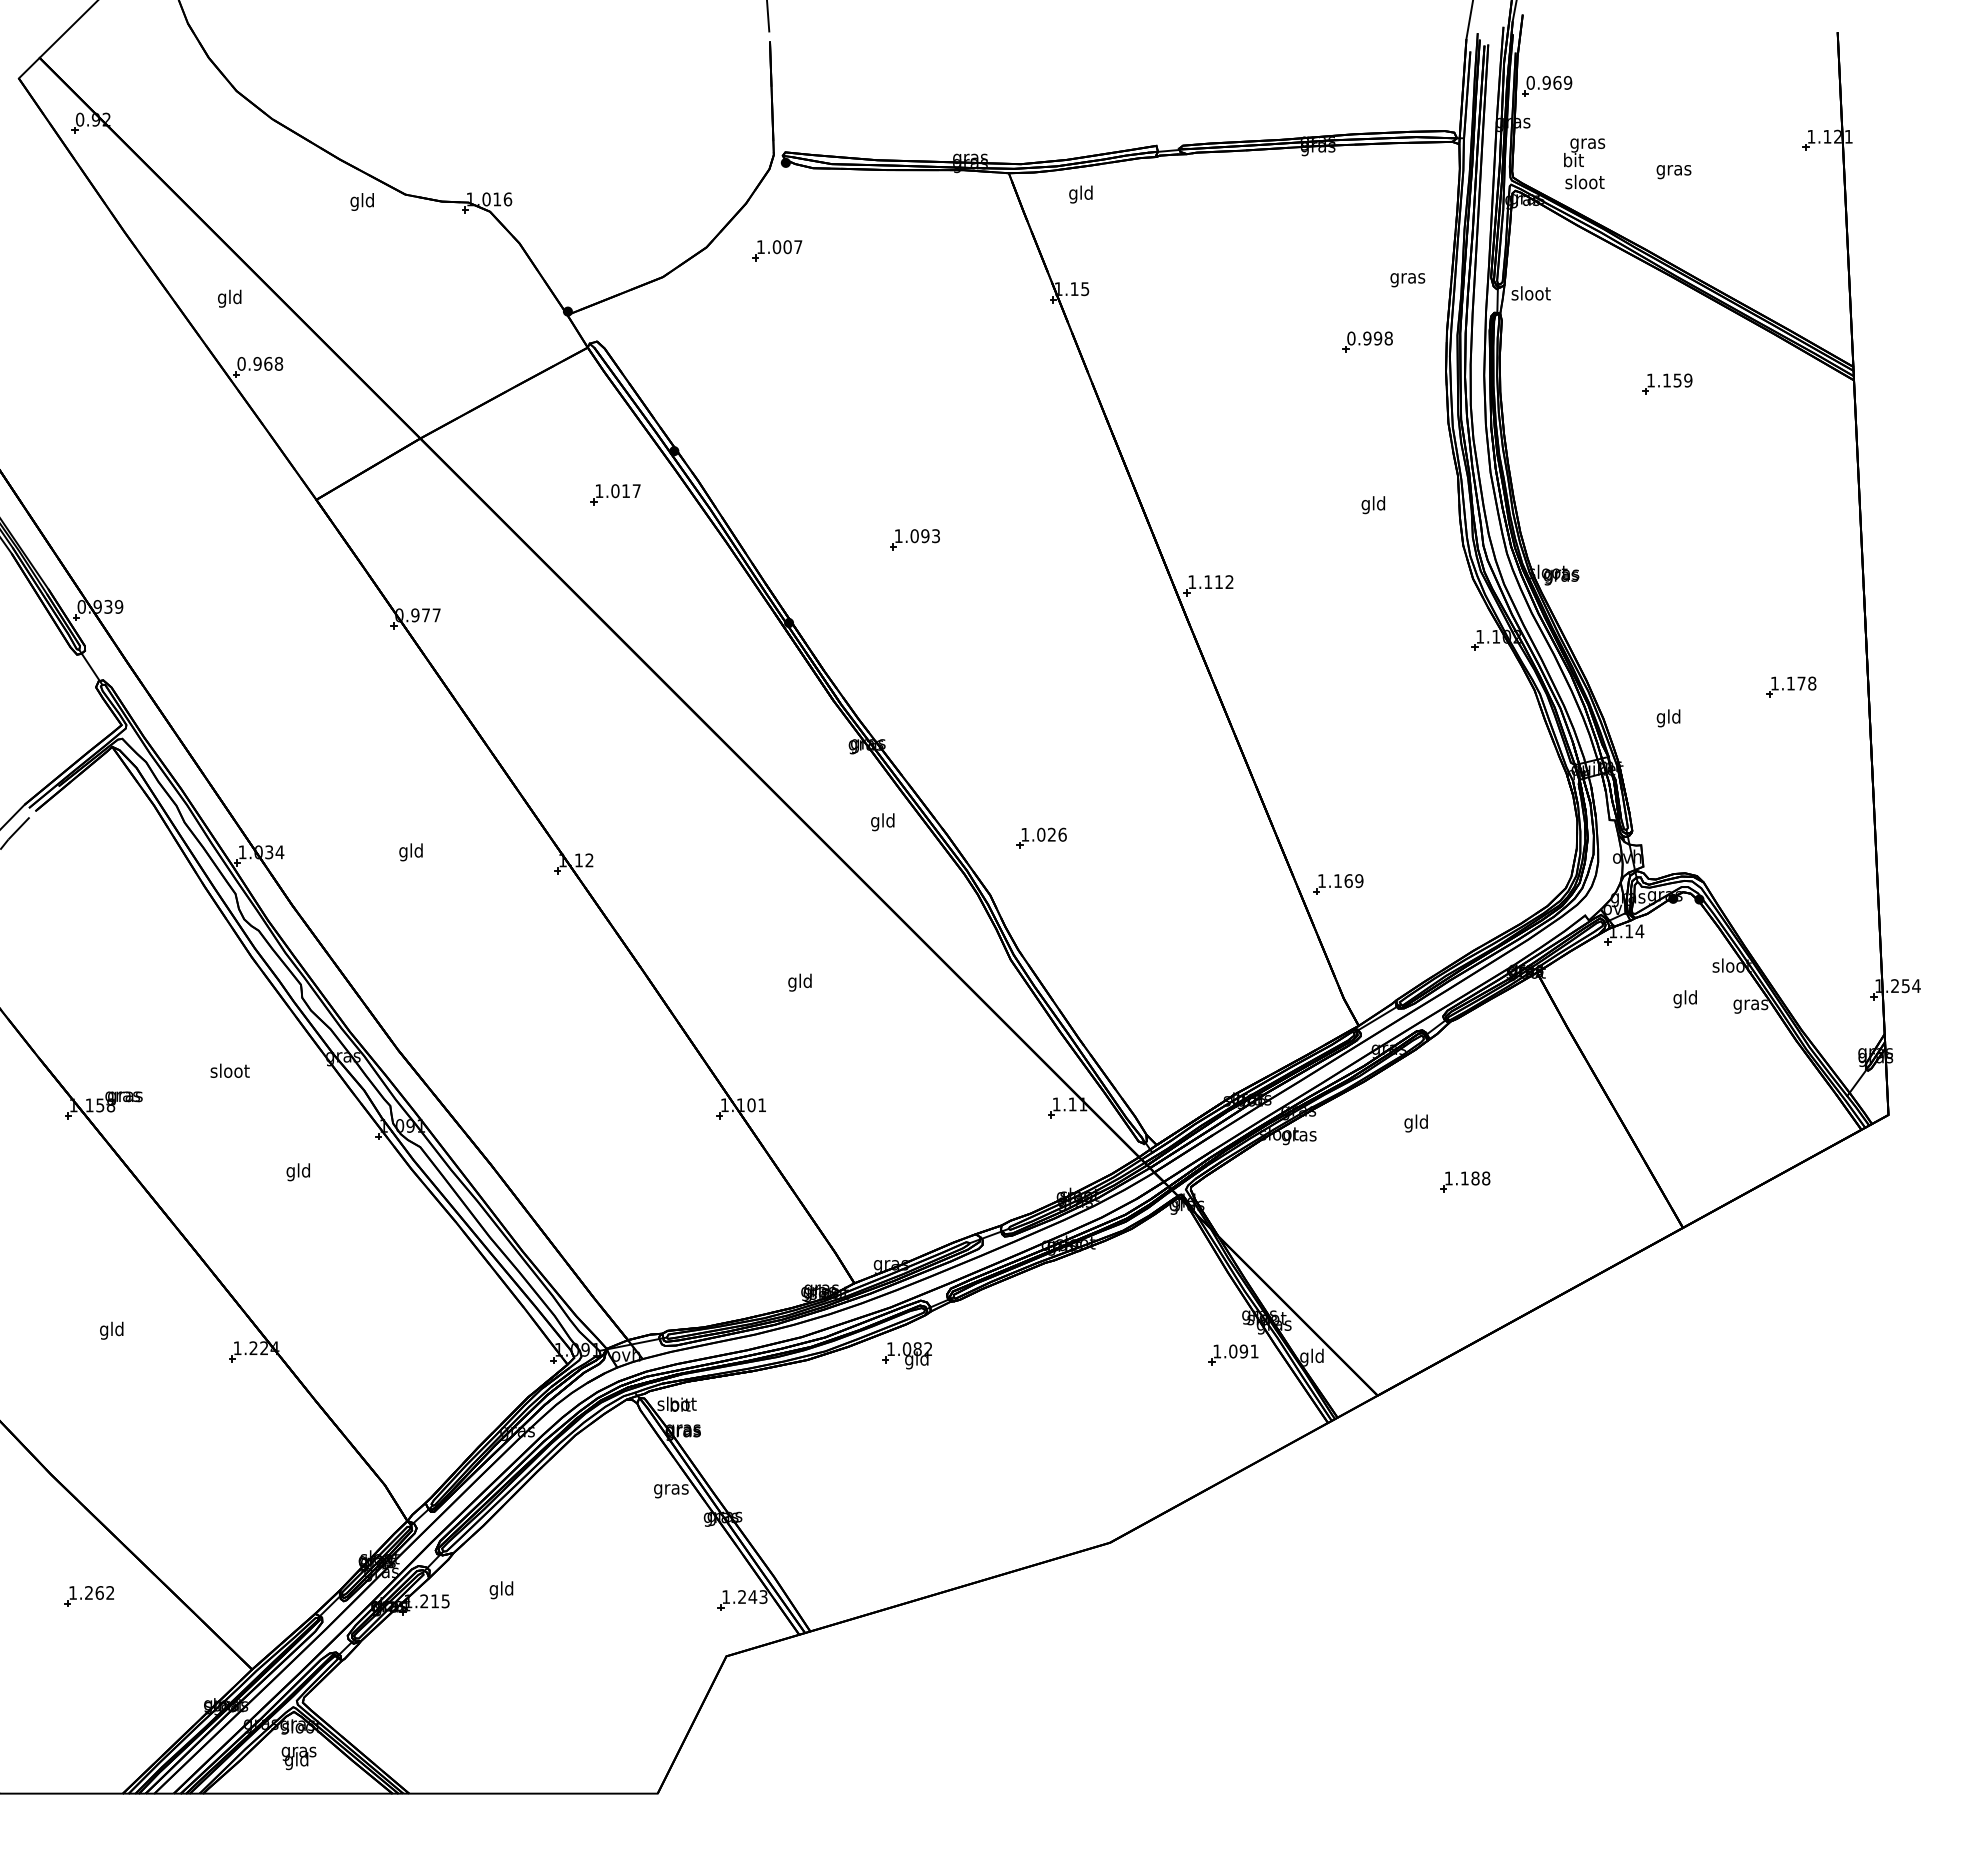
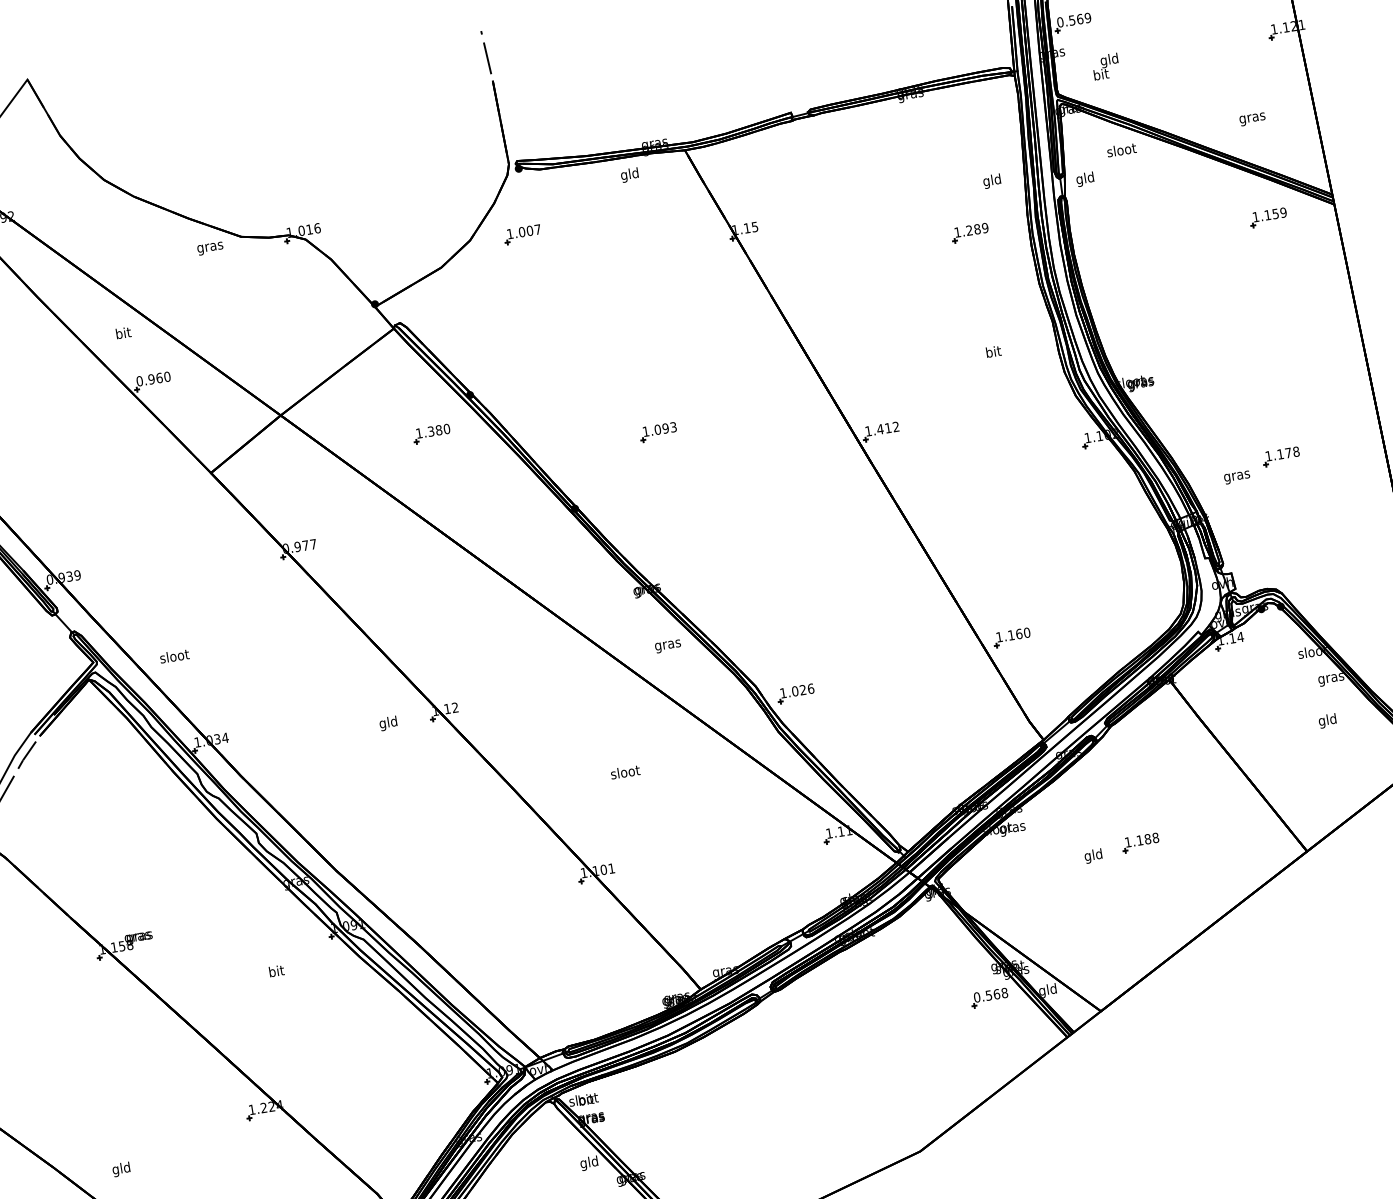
text: (1546, 82) -> (1072, 20), 0.969 -> 0.569
text: (1587, 143) -> (1109, 60), gras -> gld
text: (1673, 172) -> (1252, 119), moved
text: (1584, 182) -> (1121, 150), moved
text: (1080, 194) -> (629, 175), moved
text: (362, 201) -> (210, 246), gld -> gras
text: (1407, 278) -> (992, 181), gras -> gld
text: (1530, 295) -> (1085, 179), sloot -> gld
text: (229, 298) -> (123, 334), gld -> bit
text: (1369, 338) -> (971, 230), 0.998 -> 1.289
text: (278, 363) -> (167, 376), 0.968 -> 0.960
part: (1667, 383) -> (1268, 217), moved
text: (625, 491) -> (438, 430), 1.017 -> 1.380
text: (1373, 505) -> (993, 353), gld -> bit
text: (1207, 581) -> (879, 429), 1.112 -> 1.412
part: (1791, 686) -> (1281, 456), moved
text: (1668, 718) -> (1236, 476), gld -> gras
text: (882, 822) -> (667, 645), gld -> gras
part: (1041, 837) -> (795, 693), moved
text: (410, 852) -> (388, 723), moved
text: (1359, 880) -> (1027, 632), 1.169 -> 1.160
text: (800, 982) -> (625, 773), gld -> sloot
text: (1684, 999) -> (1327, 721), moved
text: (229, 1070) -> (174, 656), moved
text: (1415, 1123) -> (1092, 856), moved
text: (297, 1172) -> (275, 972), gld -> bit
text: (111, 1330) -> (121, 1169), moved
text: (1235, 1351) -> (990, 995), 1.091 -> 0.568
part: (906, 1355) -> (747, 1036), removed
text: (671, 1489) -> (589, 1163), gras -> gld

